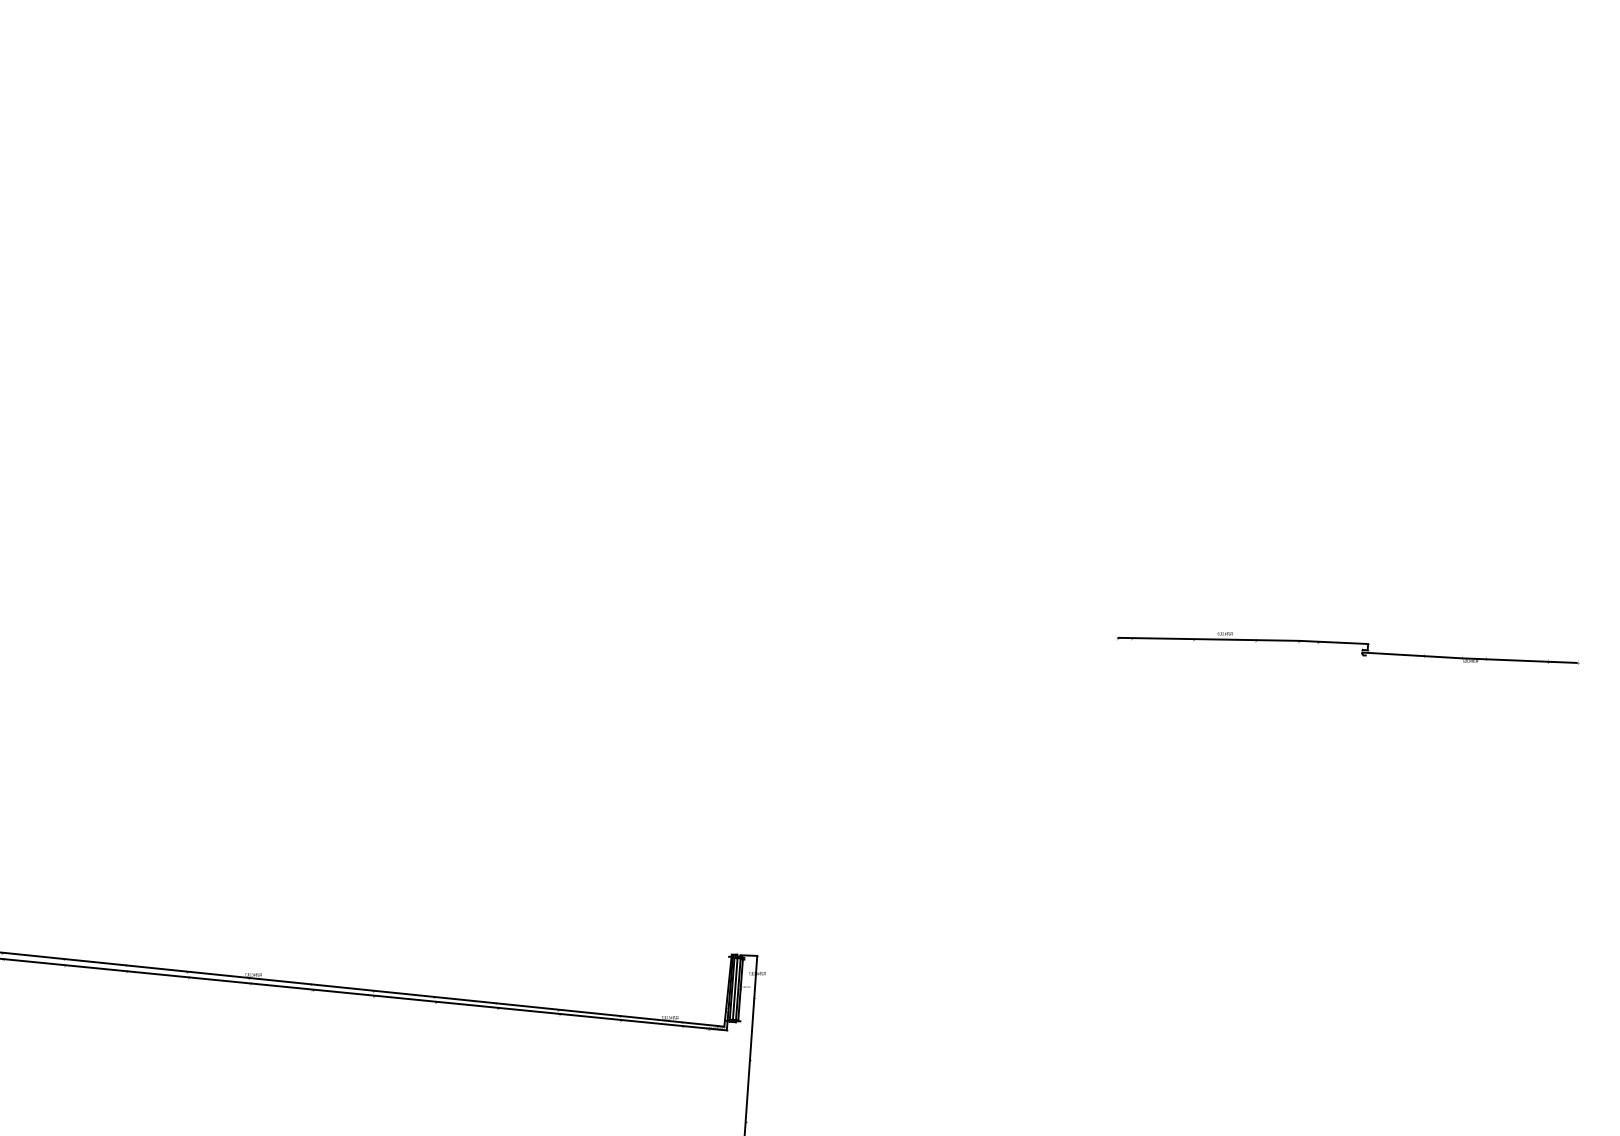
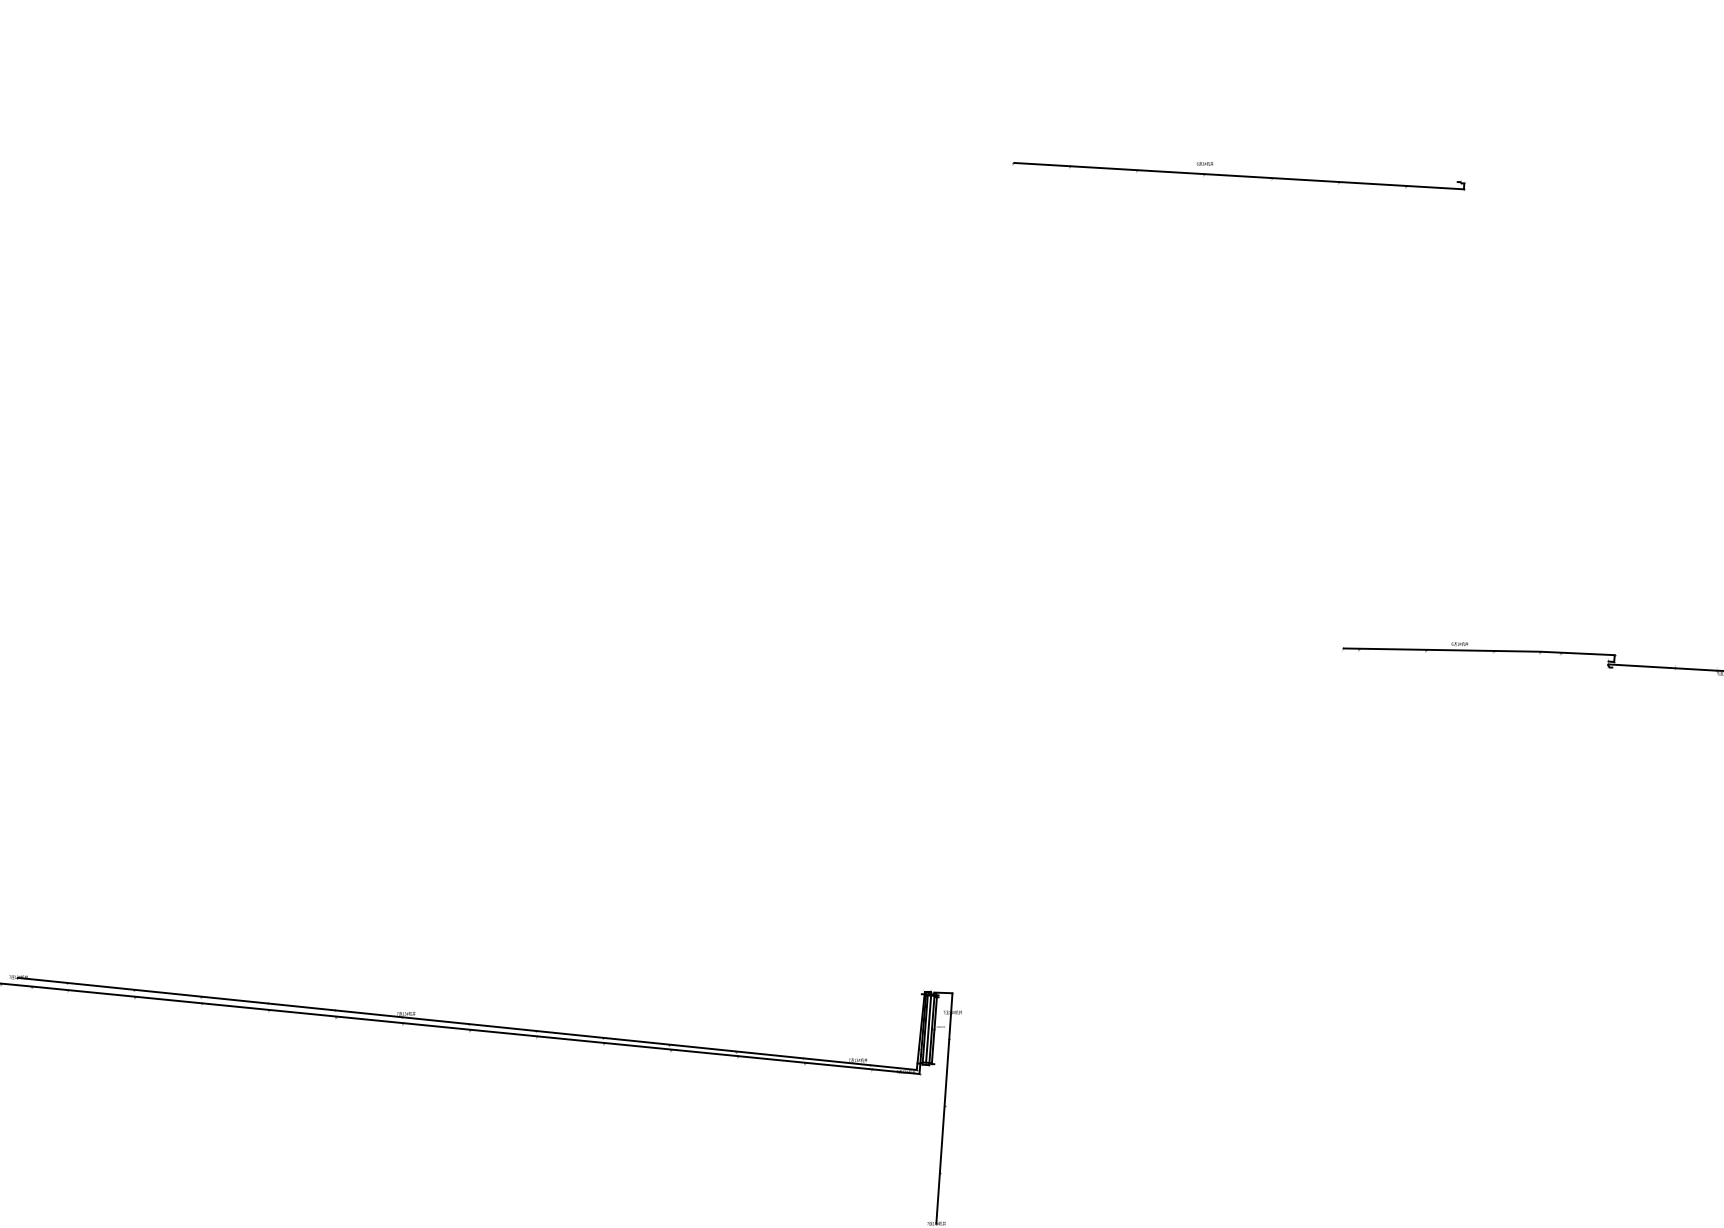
part: (1021, 202) -> (1238, 176), added

